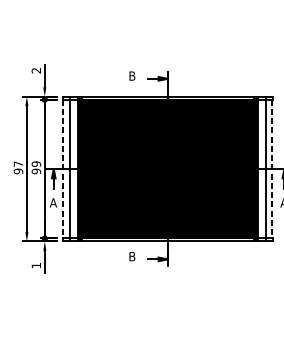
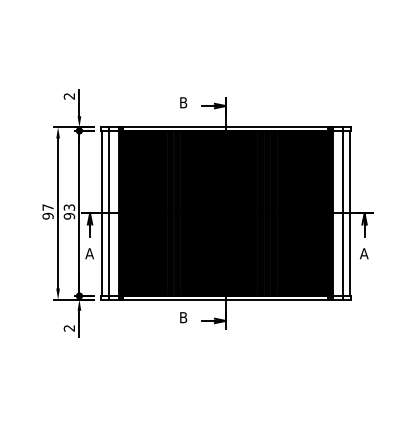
text: (35, 164) -> (68, 207), 99 -> 93
line: (63, 169) -> (101, 213), dashed -> solid
line: (272, 169) -> (350, 213), dashed -> solid
text: (35, 265) -> (68, 328), 1 -> 2

